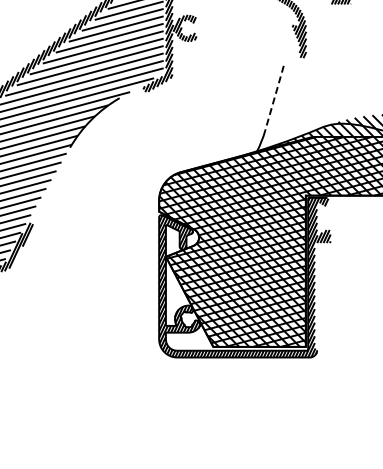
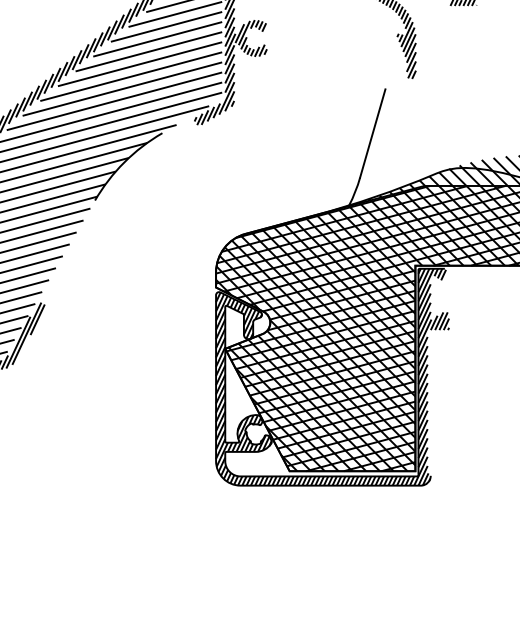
line: (274, 98) -> (372, 133), dashed -> solid

